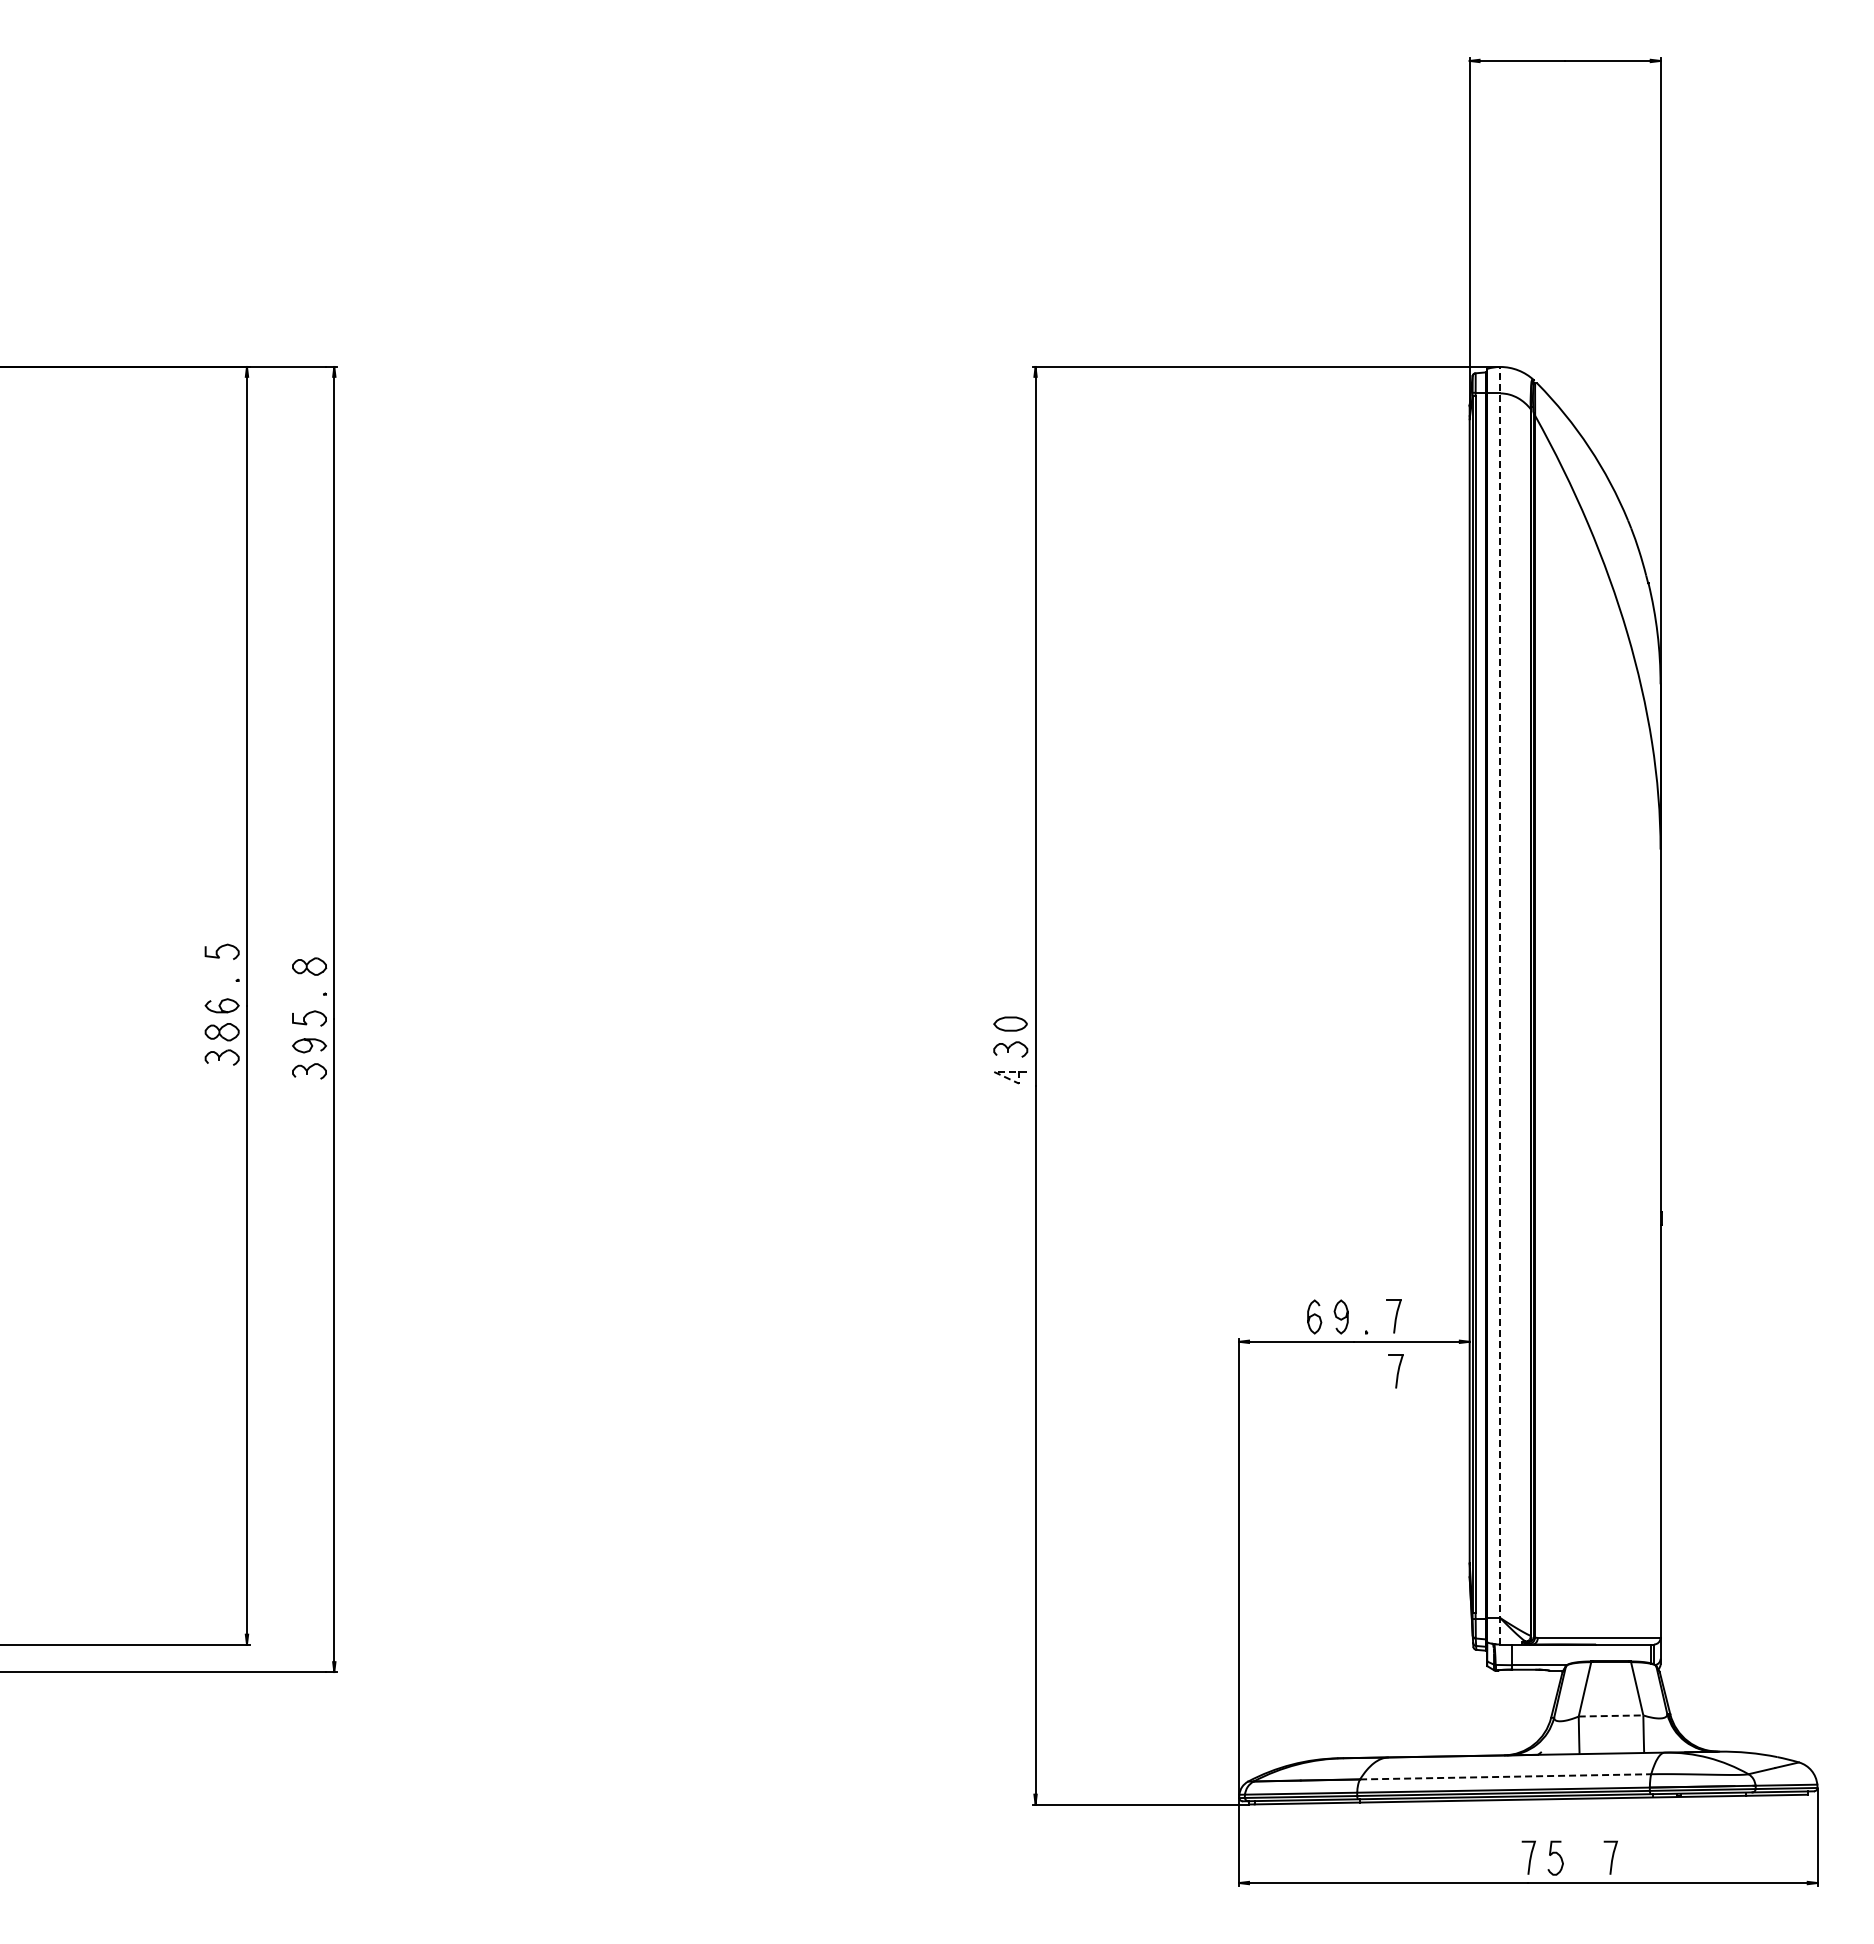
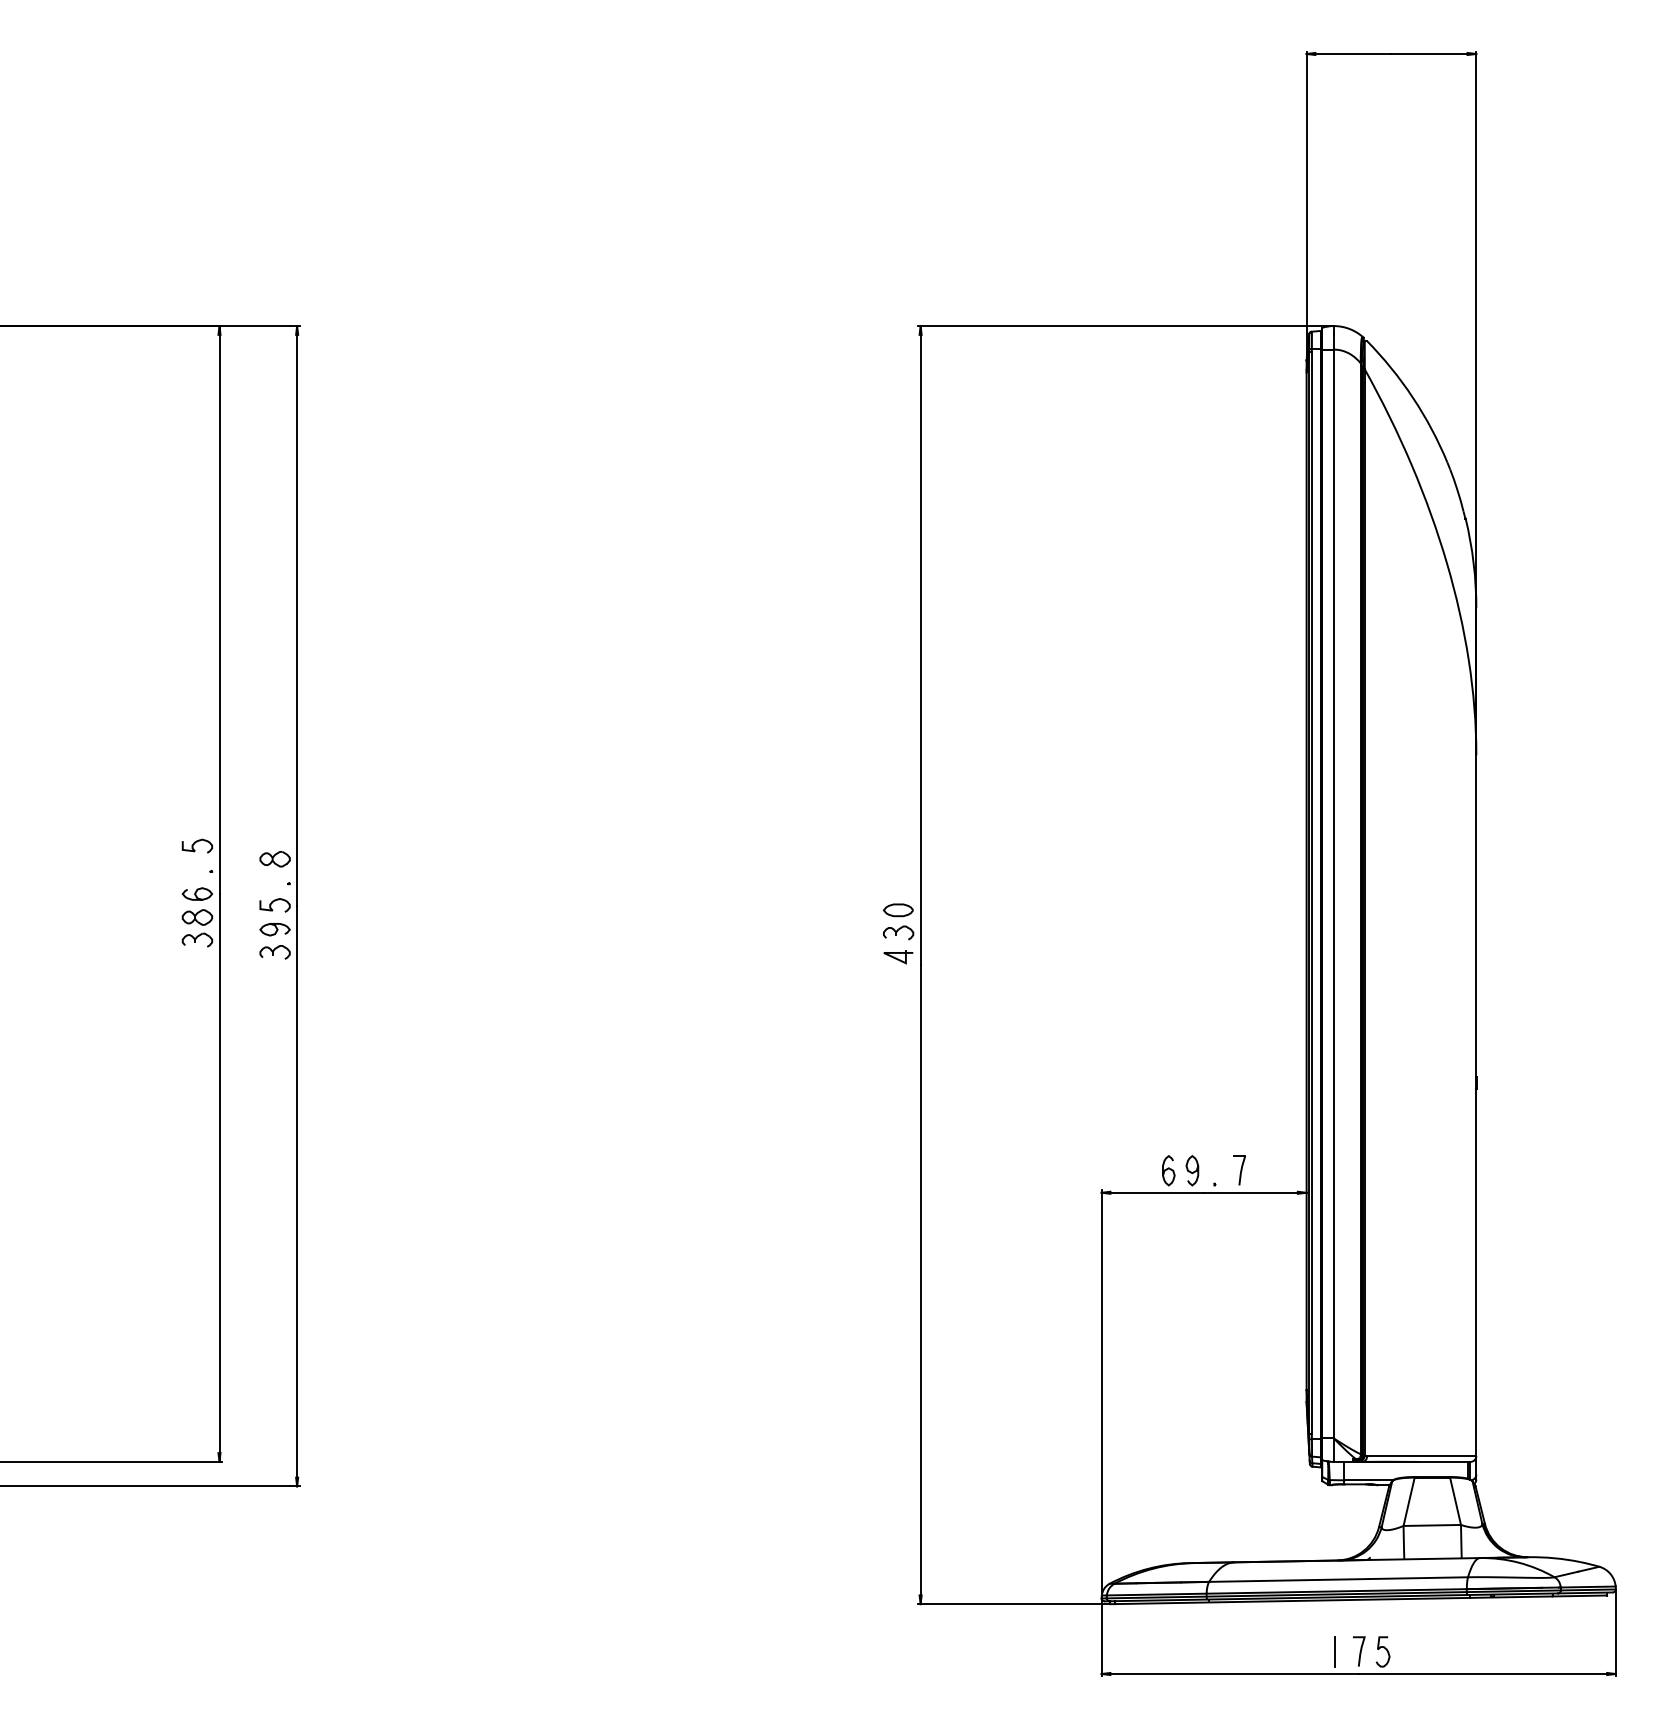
line: (1500, 1005) -> (1334, 893), dashed -> solid
line: (998, 1074) -> (887, 955), dashed -> solid
part: (1395, 1371) -> (1240, 1219), removed
line: (1611, 1715) -> (1432, 1525), dashed -> solid
line: (1505, 1776) -> (1338, 1579), dashed -> solid
line: (1501, 1857) -> (1334, 1651), added
curve: (1611, 1857) -> (1432, 1651), removed

